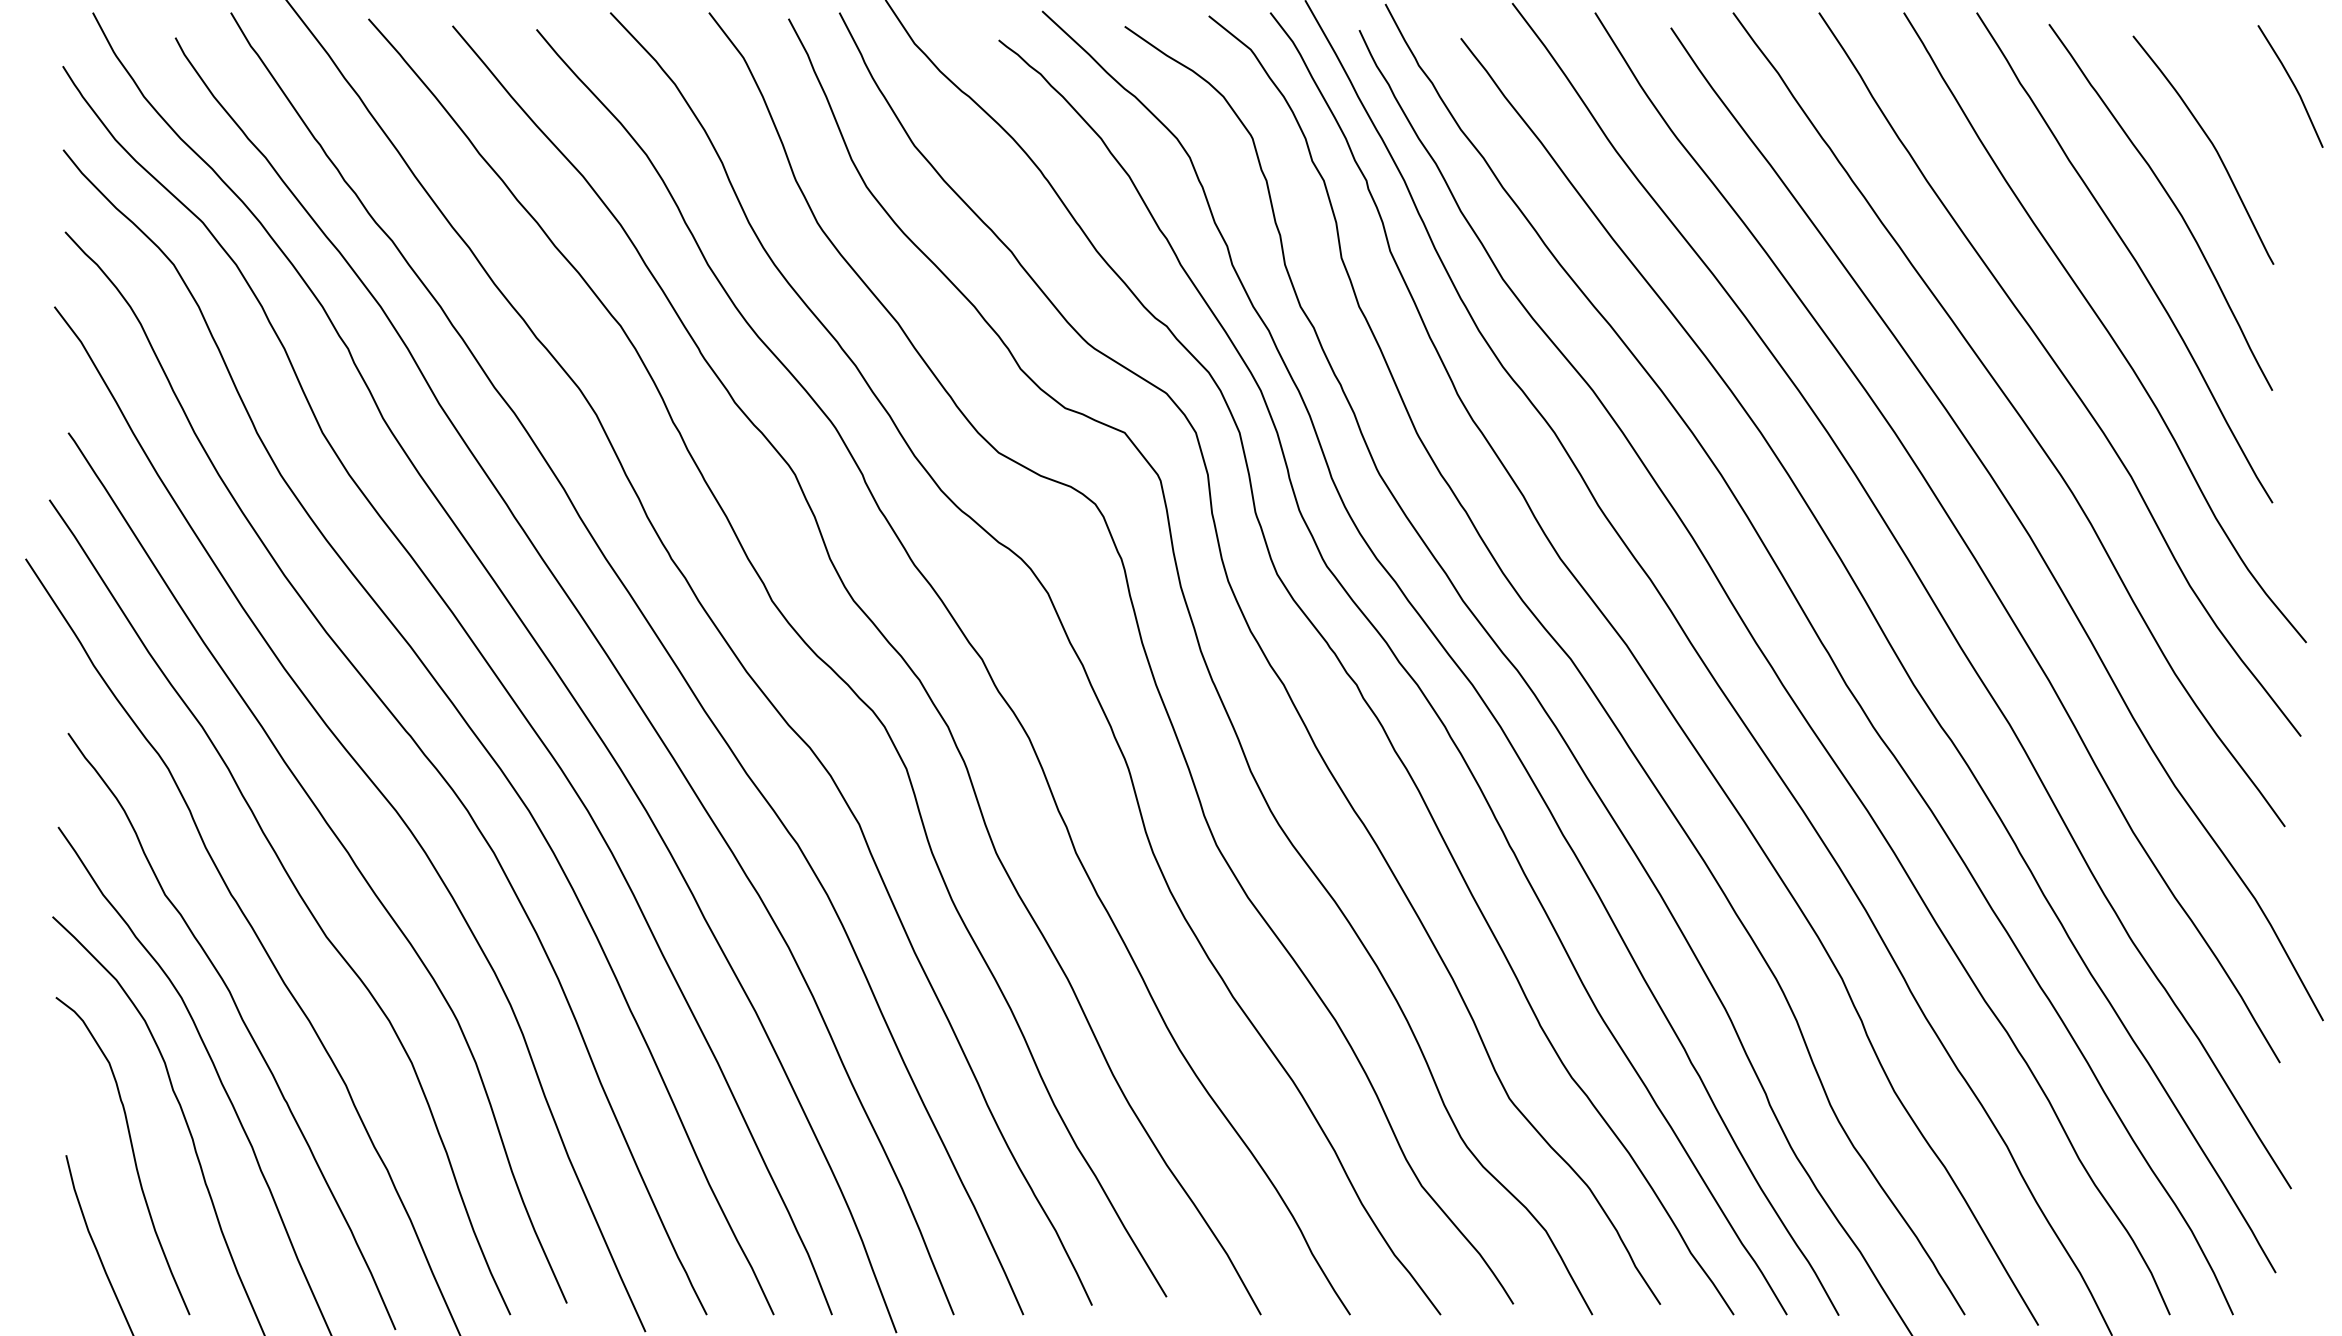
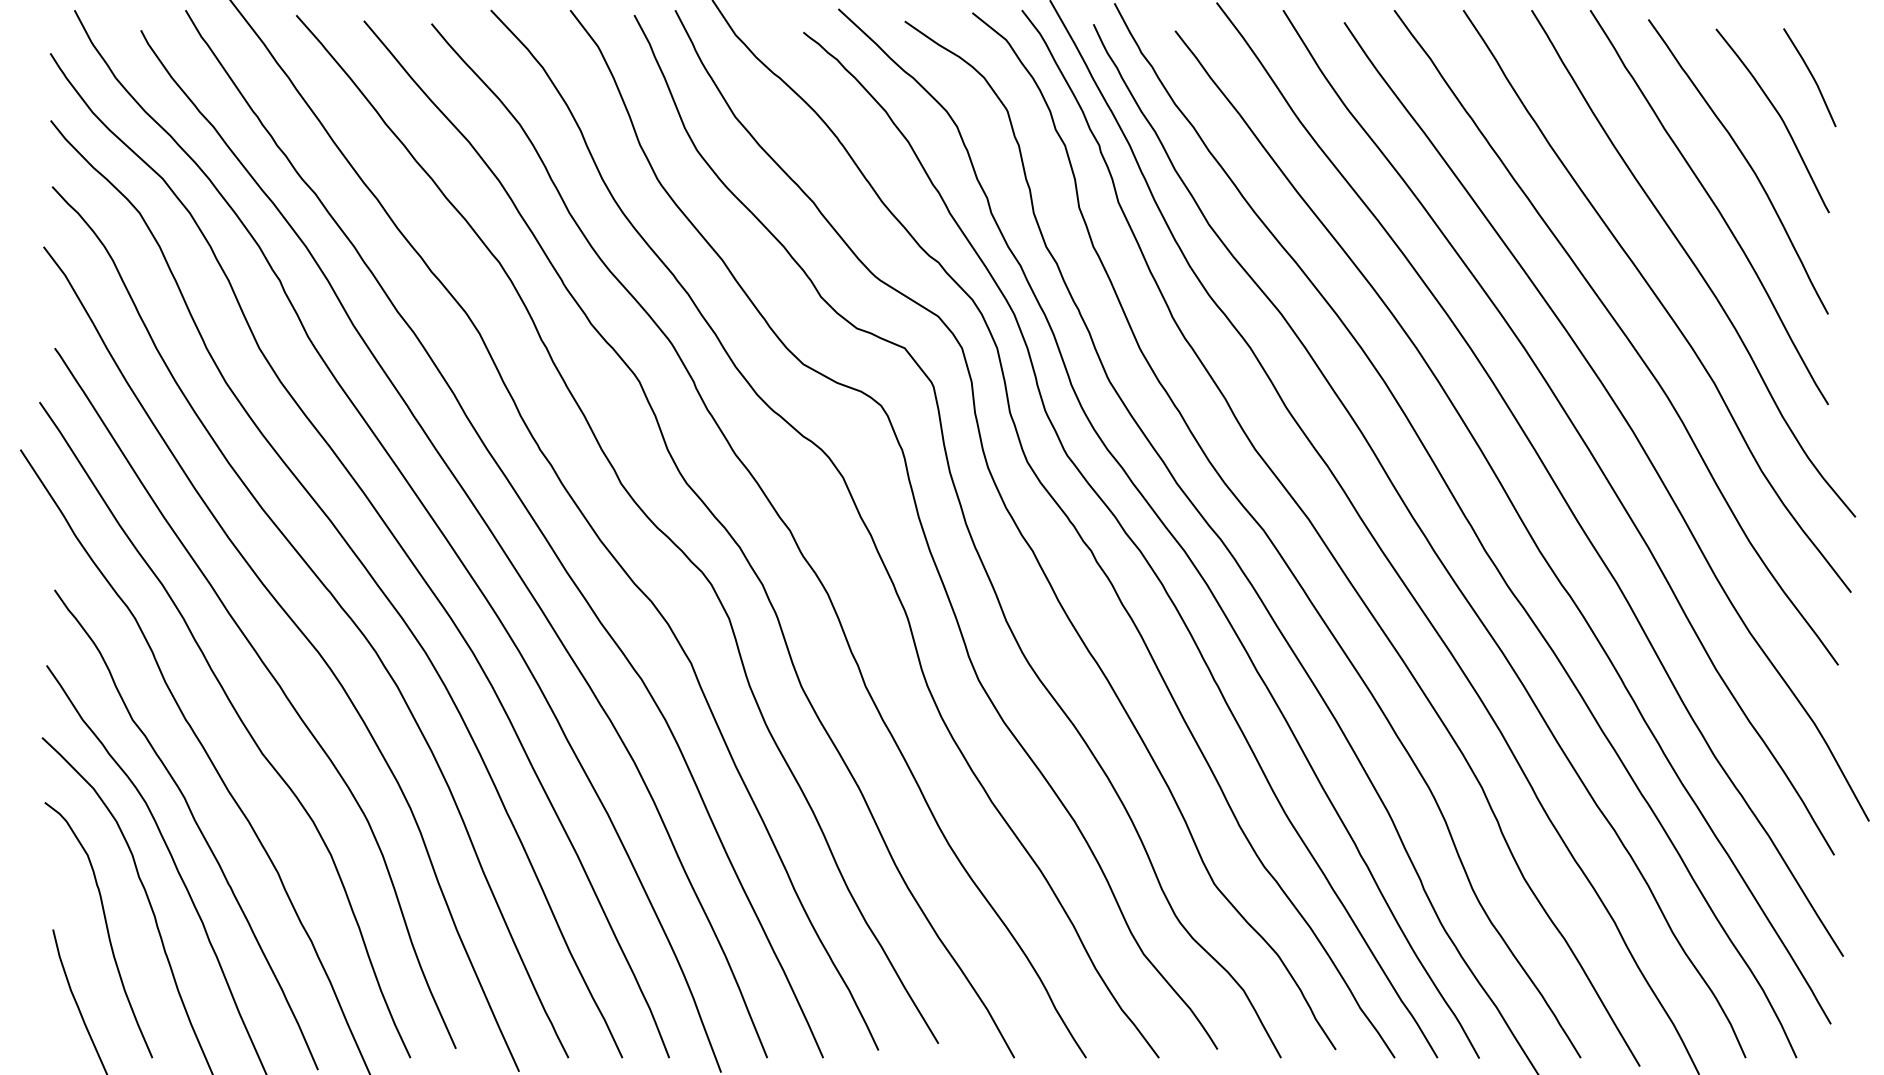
line: (2292, 84) -> (1811, 76), moved

